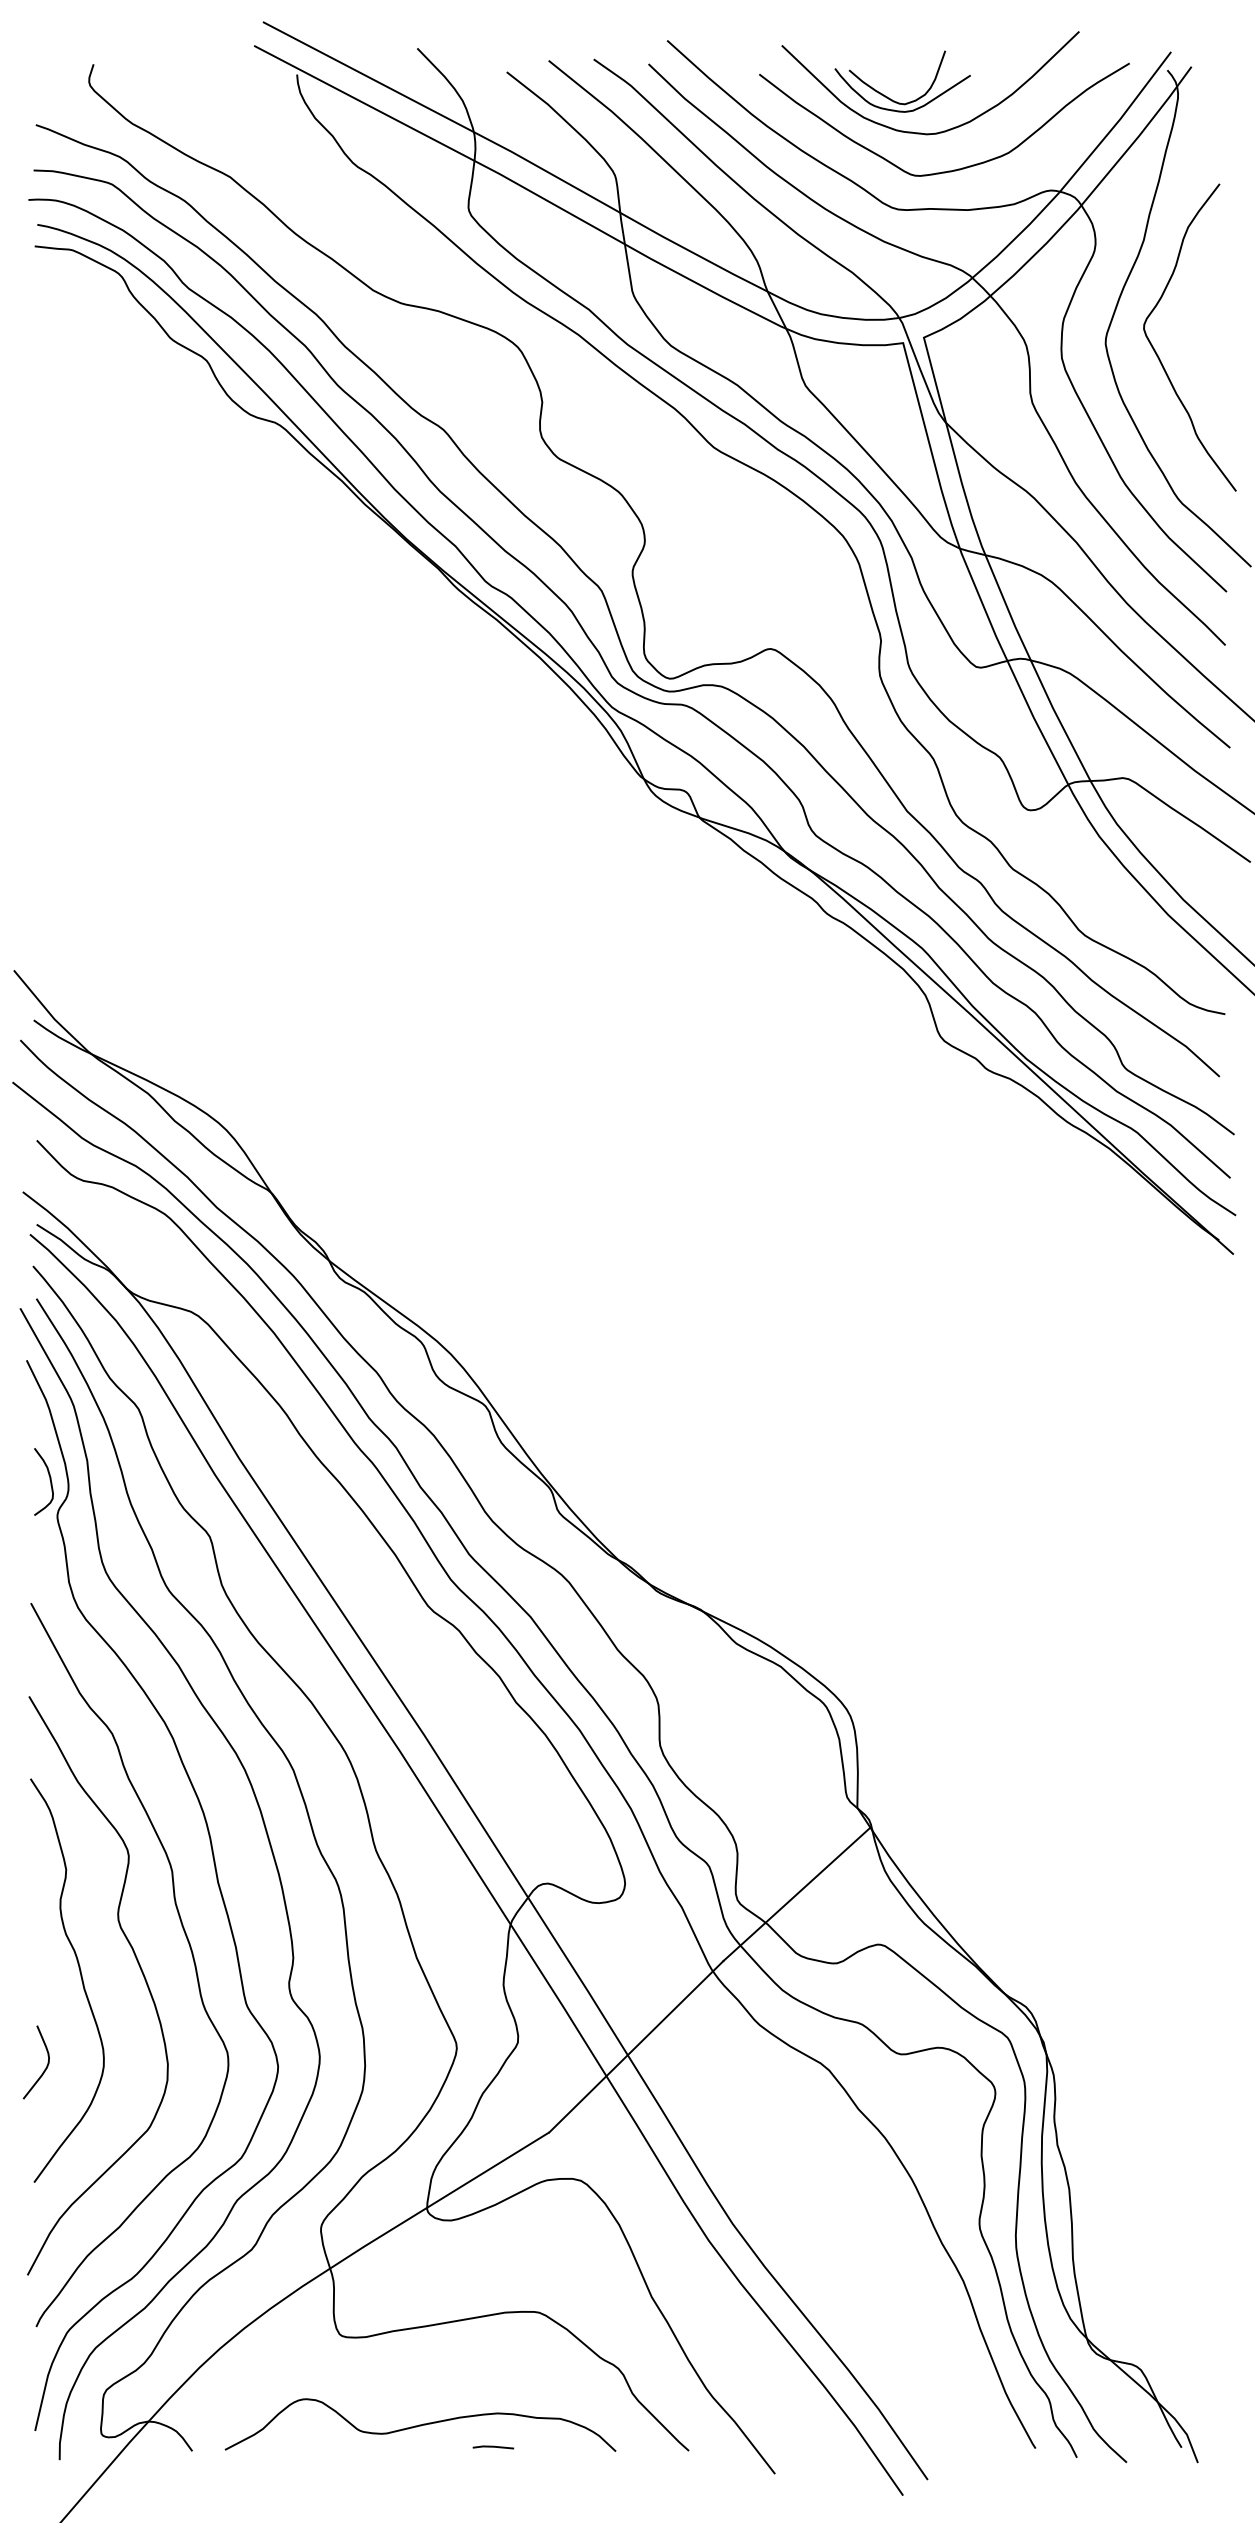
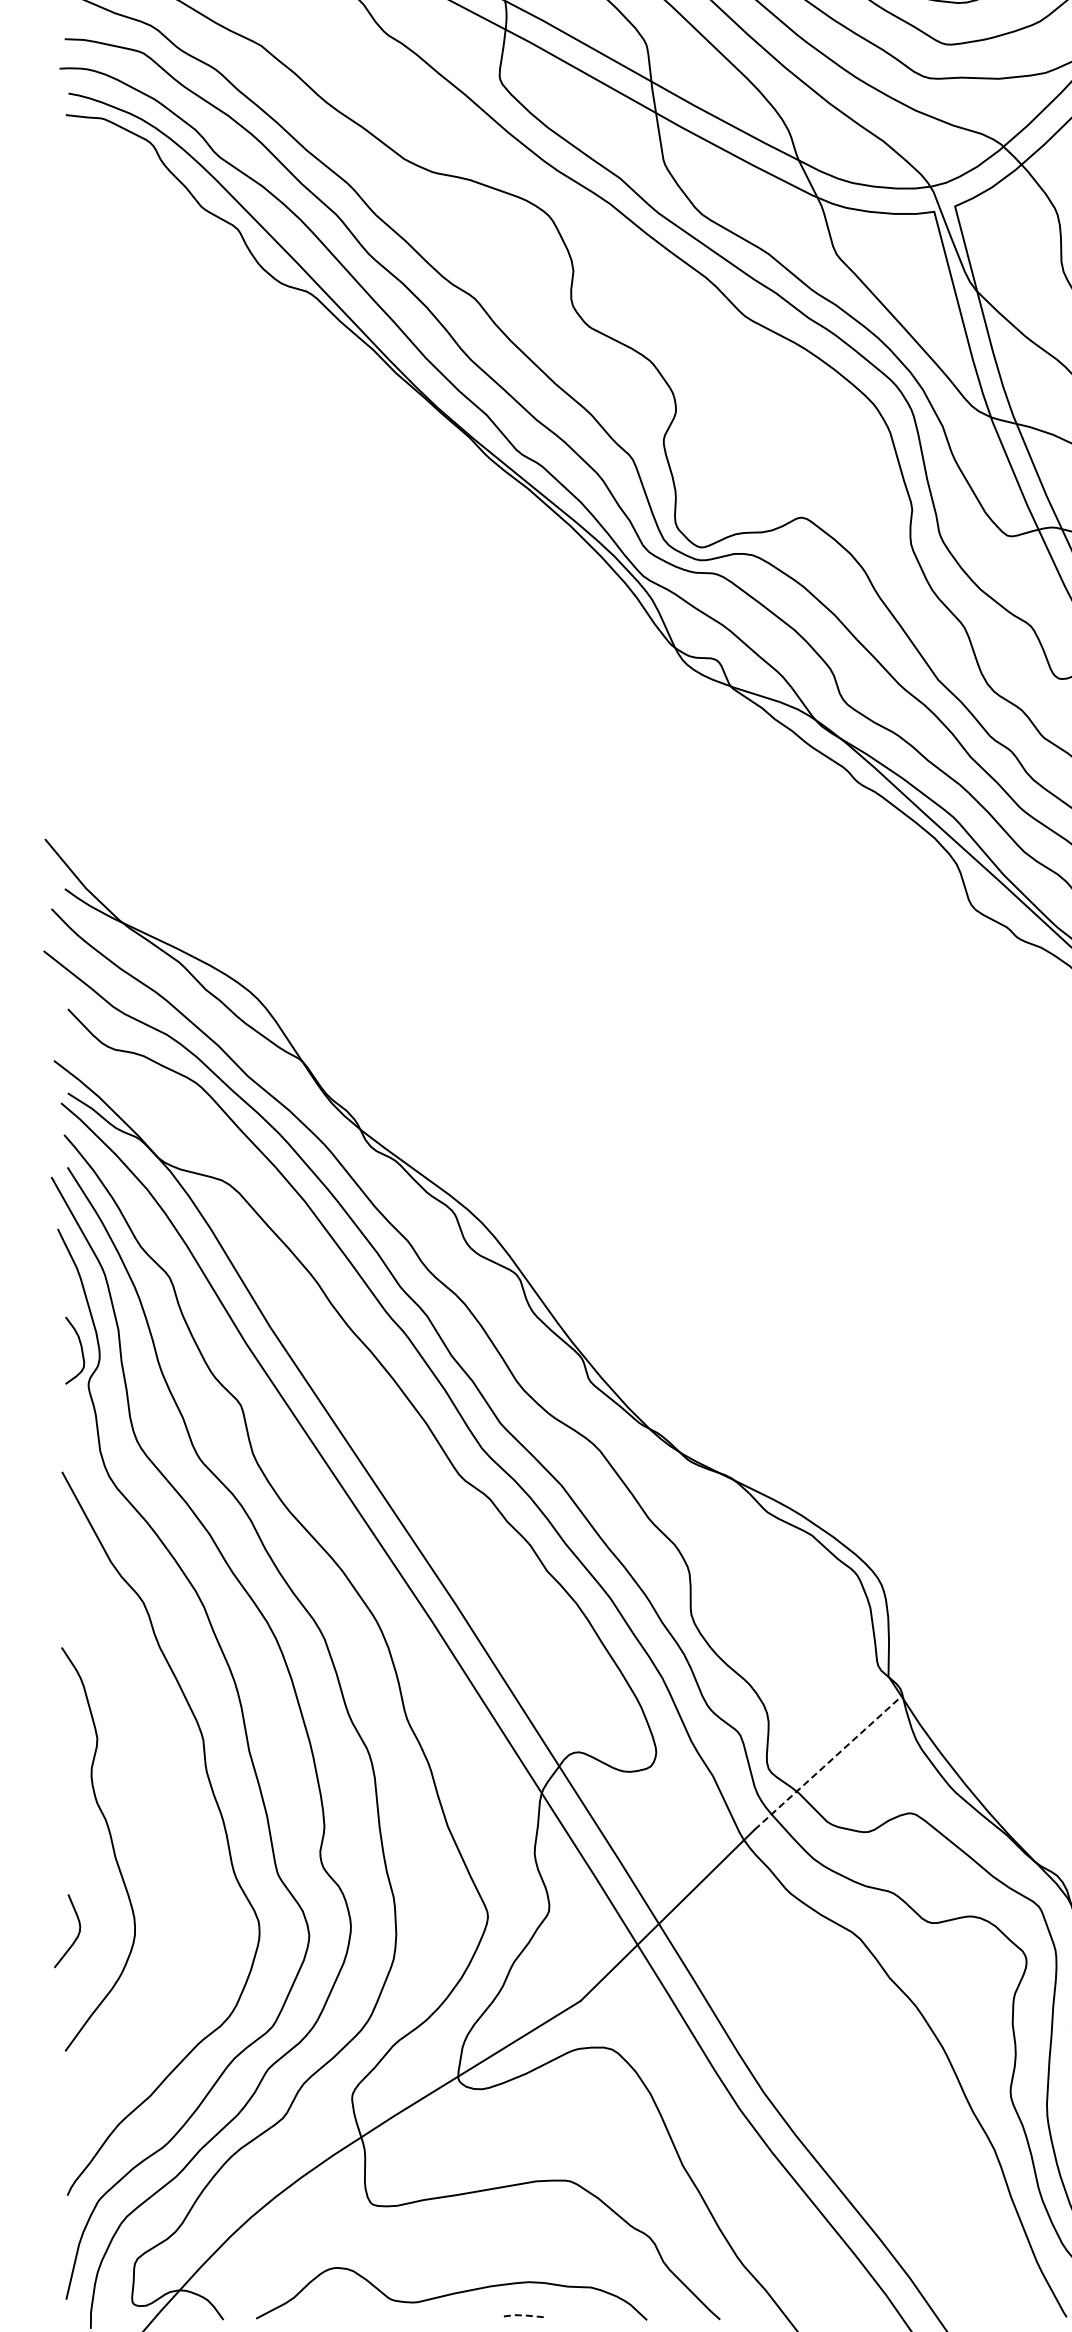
line: (797, 1894) -> (828, 1763), solid -> dashed
curve: (140, 1970) -> (171, 1839), removed
line: (494, 2446) -> (525, 2315), solid -> dashed

